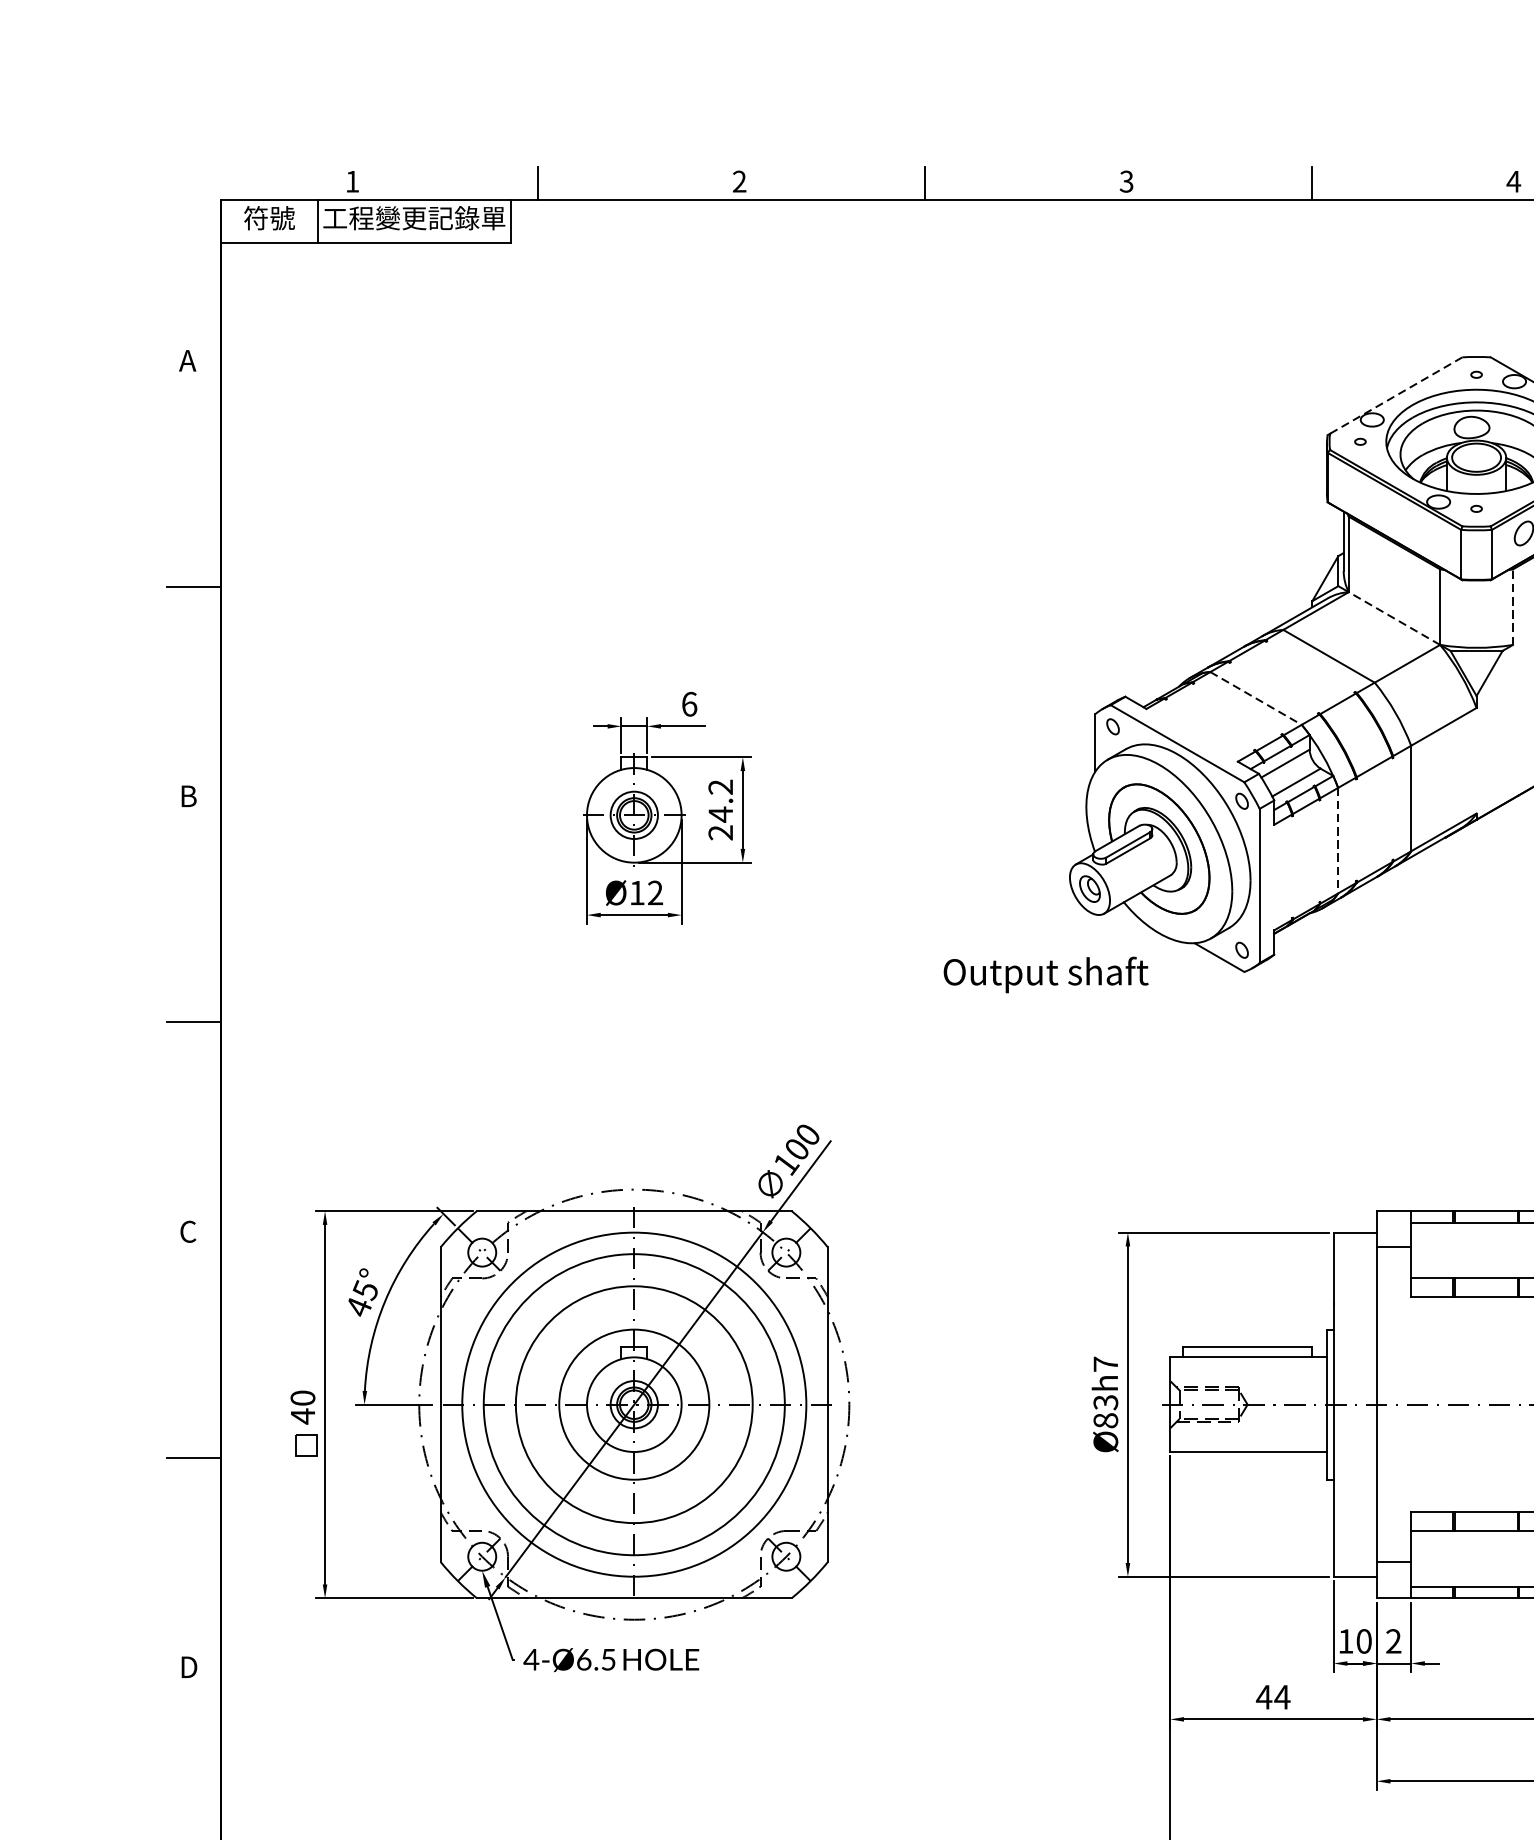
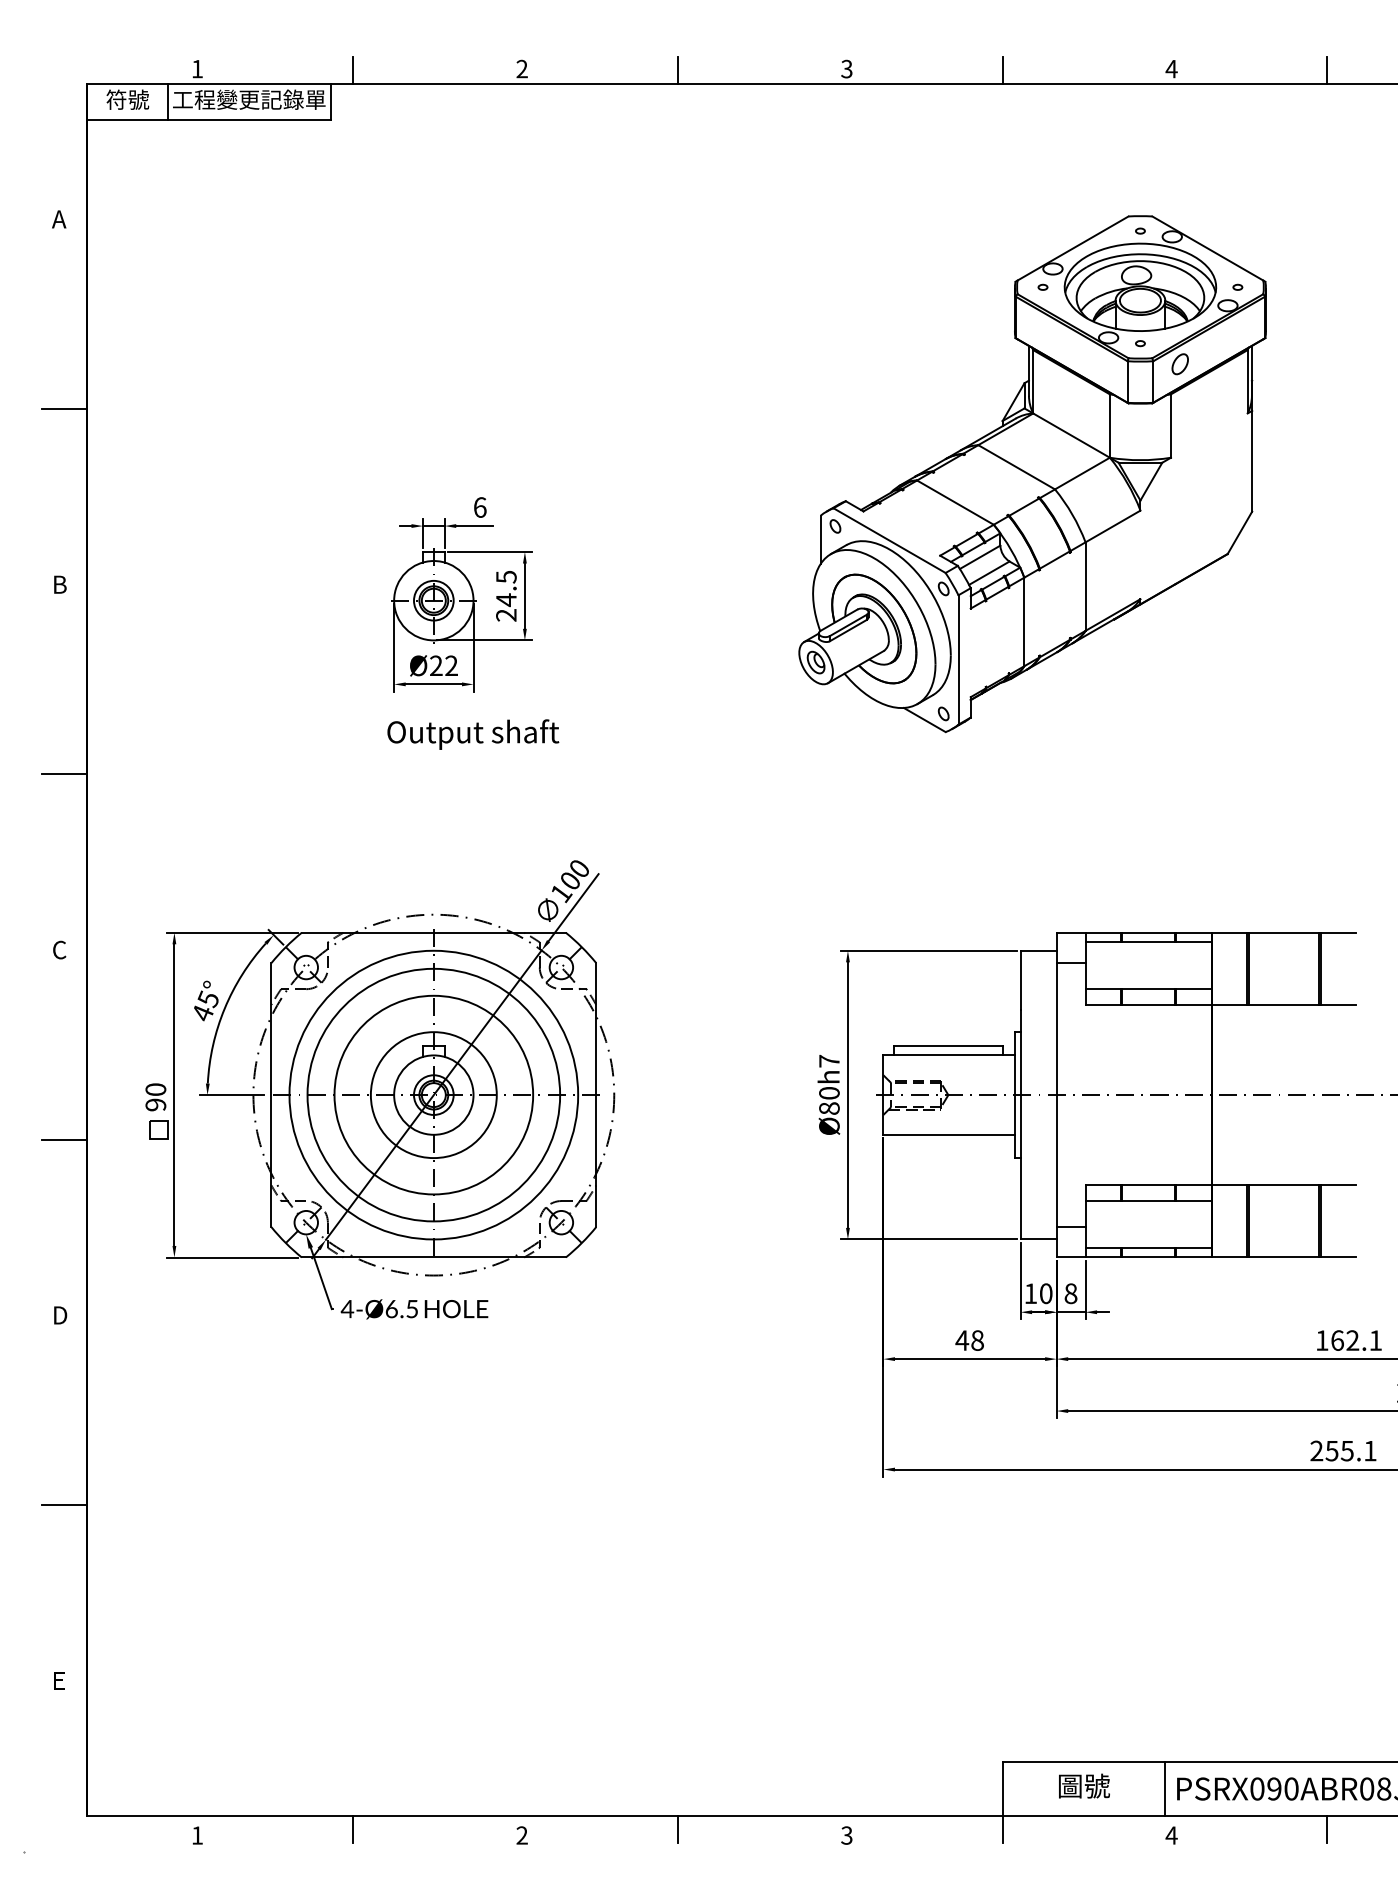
line: (1395, 395) -> (1072, 248), dashed -> solid
line: (1512, 607) -> (1170, 426), dashed -> solid
line: (1394, 618) -> (1071, 435), dashed -> solid
line: (1256, 698) -> (955, 502), dashed -> solid
text: (720, 786) -> (506, 576), 24.2 -> 24.5
line: (1338, 841) -> (1024, 622), dashed -> solid
text: (637, 892) -> (436, 665), Ø12 -> Ø22
text: (1046, 974) -> (473, 734), moved
text: (1105, 1402) -> (829, 1093), Ø83h7 -> Ø80h7
text: (302, 1415) -> (155, 1104), 40 -> 90
text: (1393, 1641) -> (1070, 1293), 2 -> 8
text: (1282, 1697) -> (977, 1340), 44 -> 48

